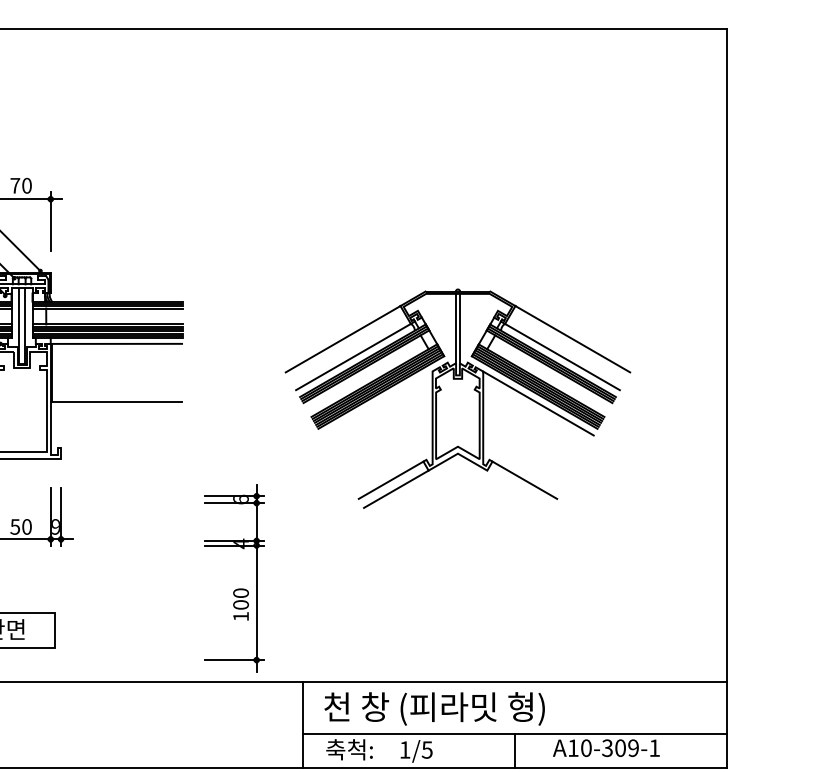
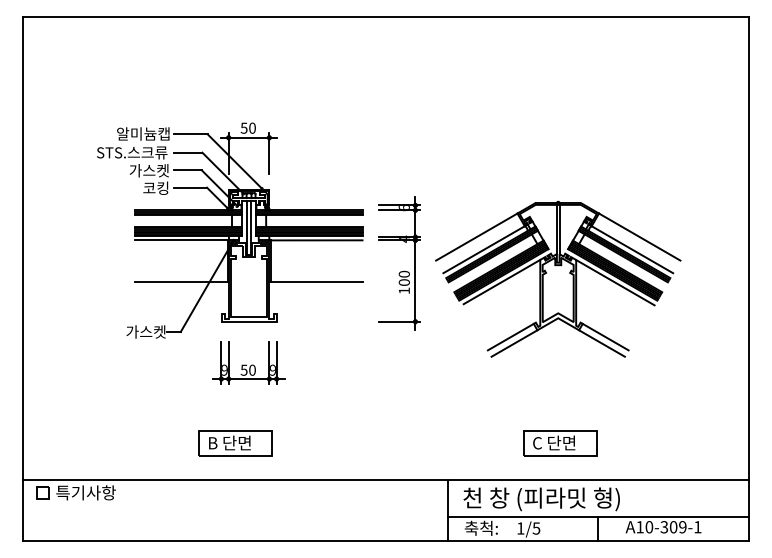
text: (14, 184) -> (243, 127), 70 -> 50
line: (377, 401) -> (501, 281), added
line: (518, 489) -> (601, 343), added
part: (239, 587) -> (403, 270), moved
part: (461, 630) -> (560, 443), added

